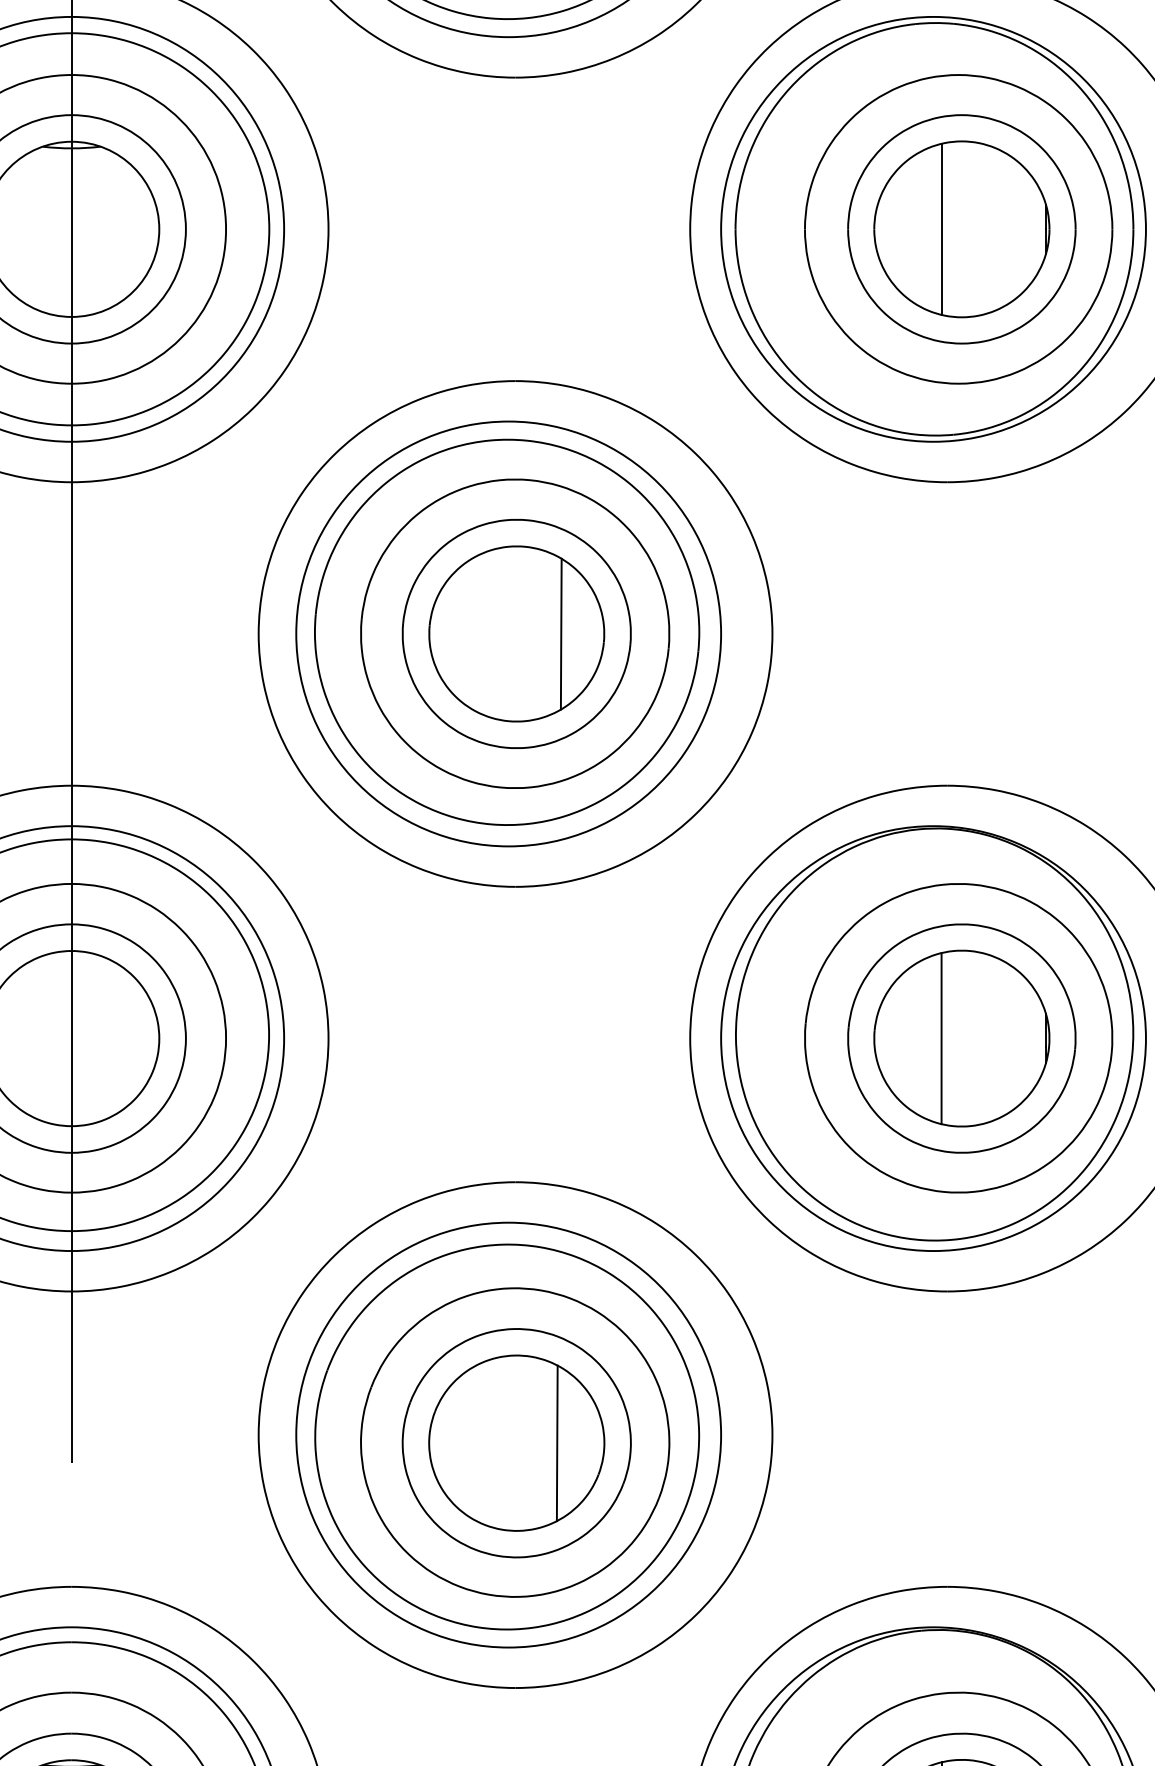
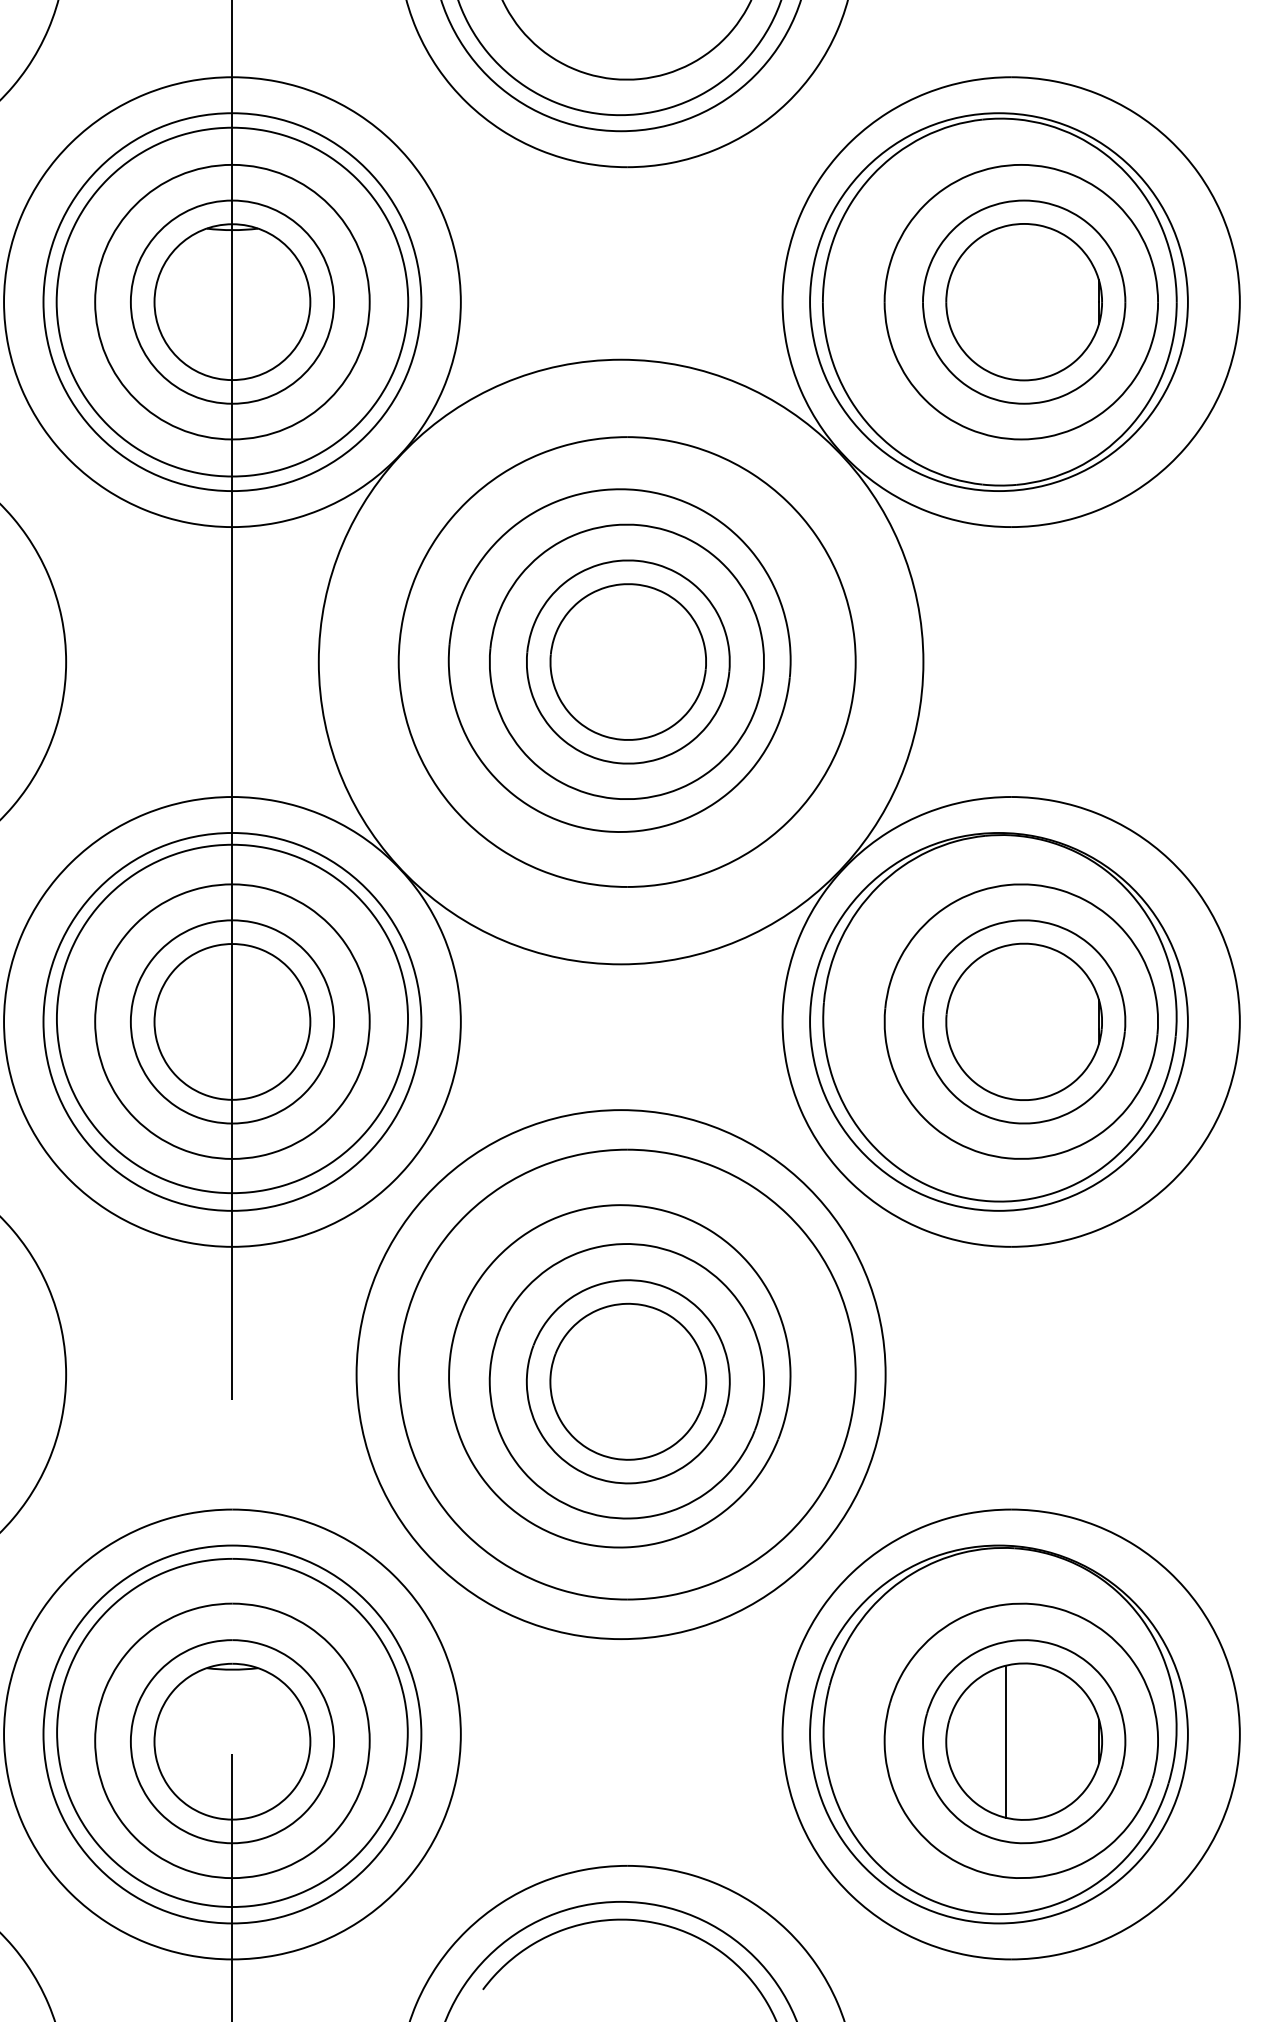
line: (941, 229) -> (1006, 302), removed
circle: (509, 633) -> (621, 661), size x1.6
line: (560, 634) -> (667, 662), removed
line: (941, 1038) -> (1006, 1021), removed
circle: (509, 1434) -> (621, 1374), size x1.4
line: (556, 1442) -> (663, 1381), removed

